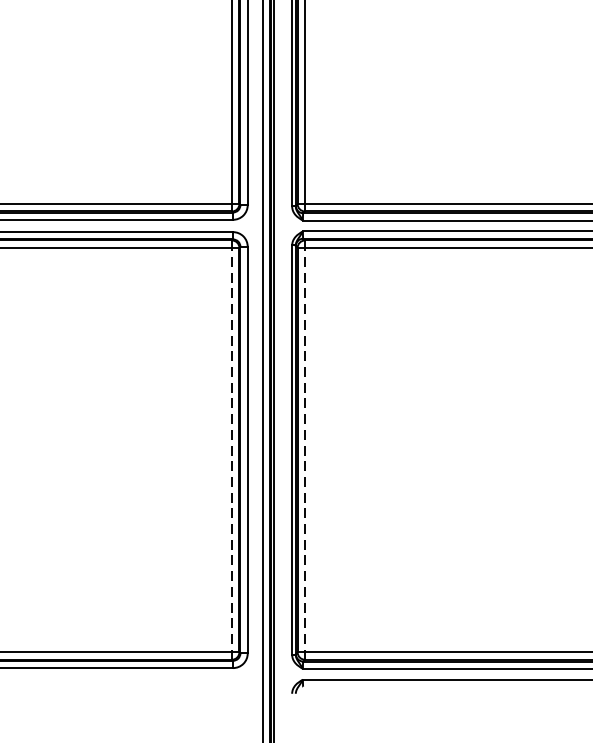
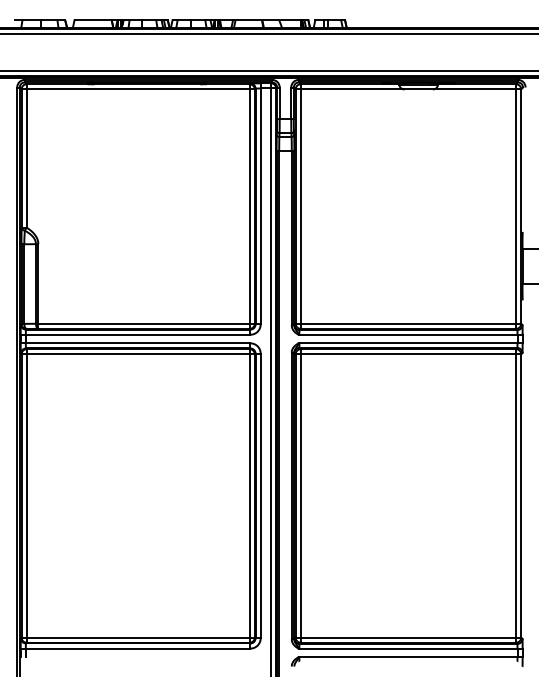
line: (231, 449) -> (249, 495), dashed -> solid
line: (304, 449) -> (300, 495), dashed -> solid

